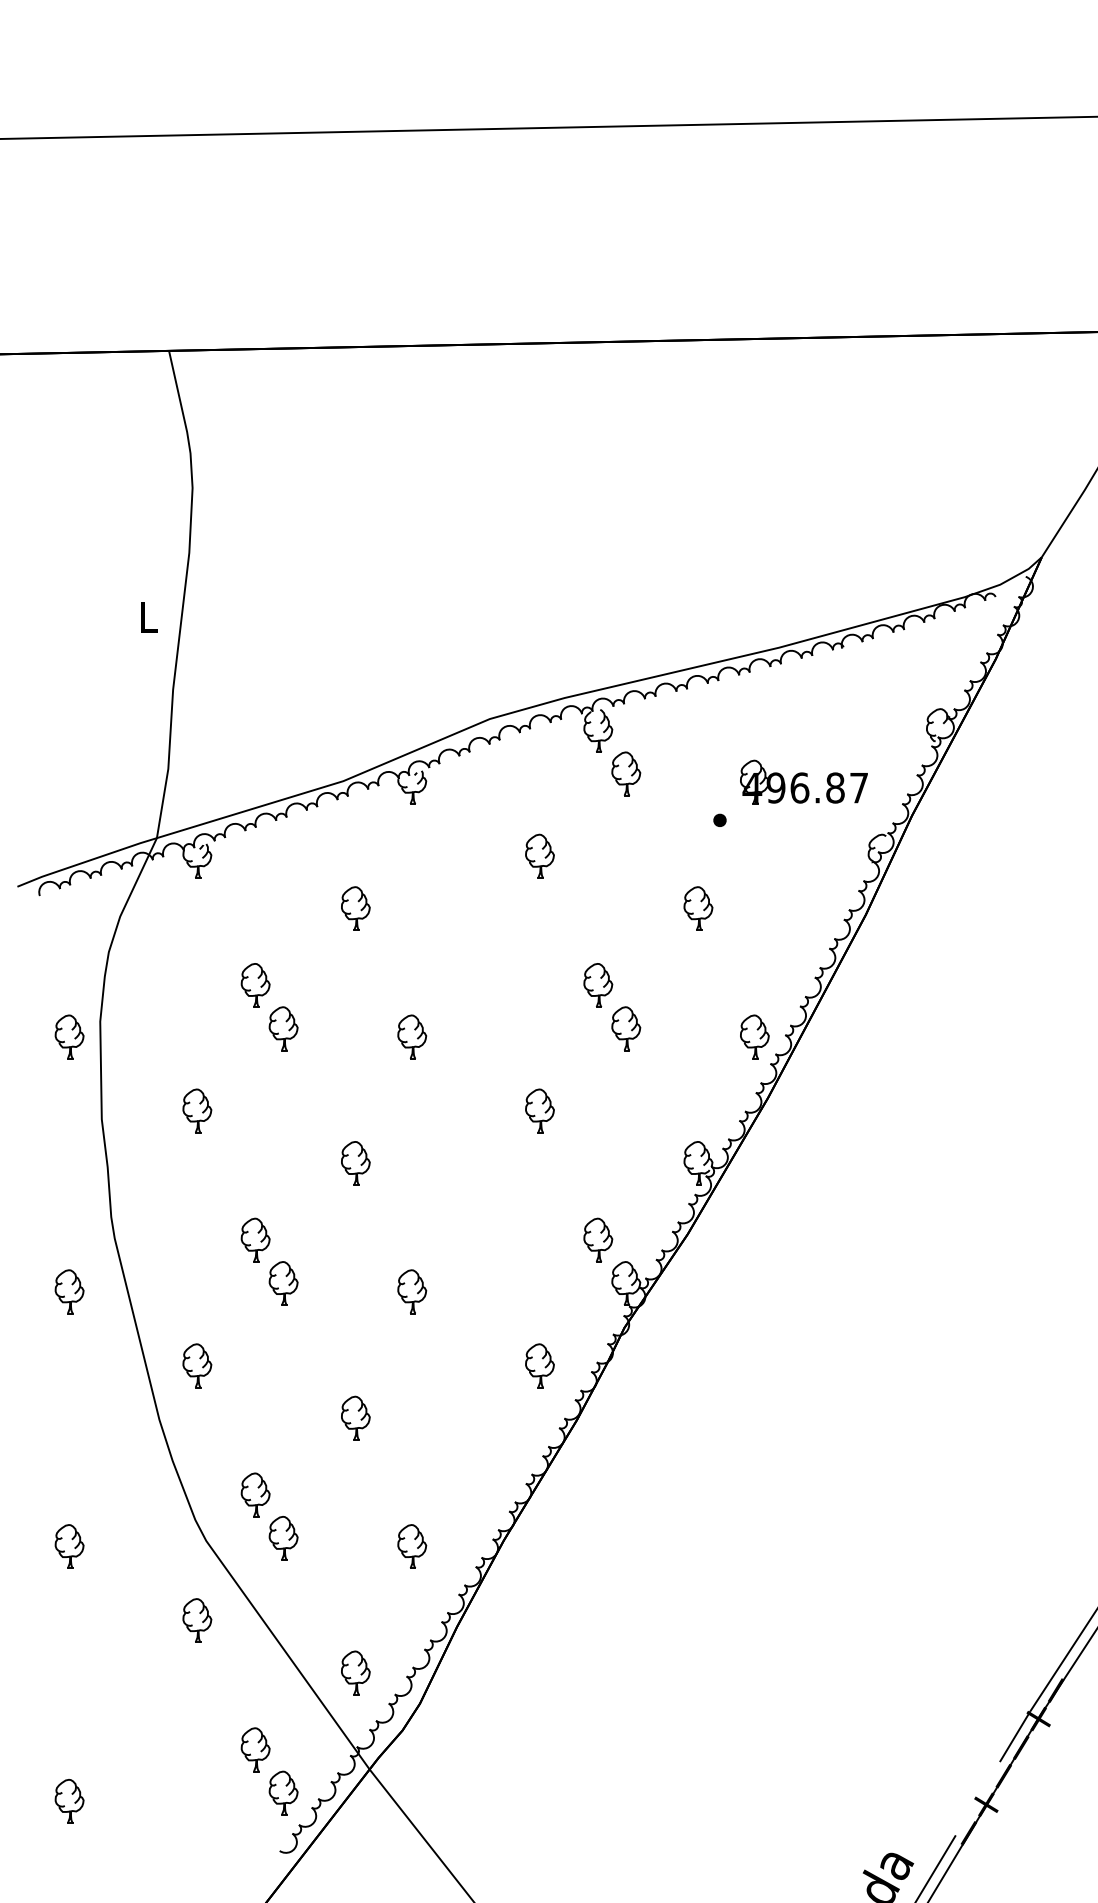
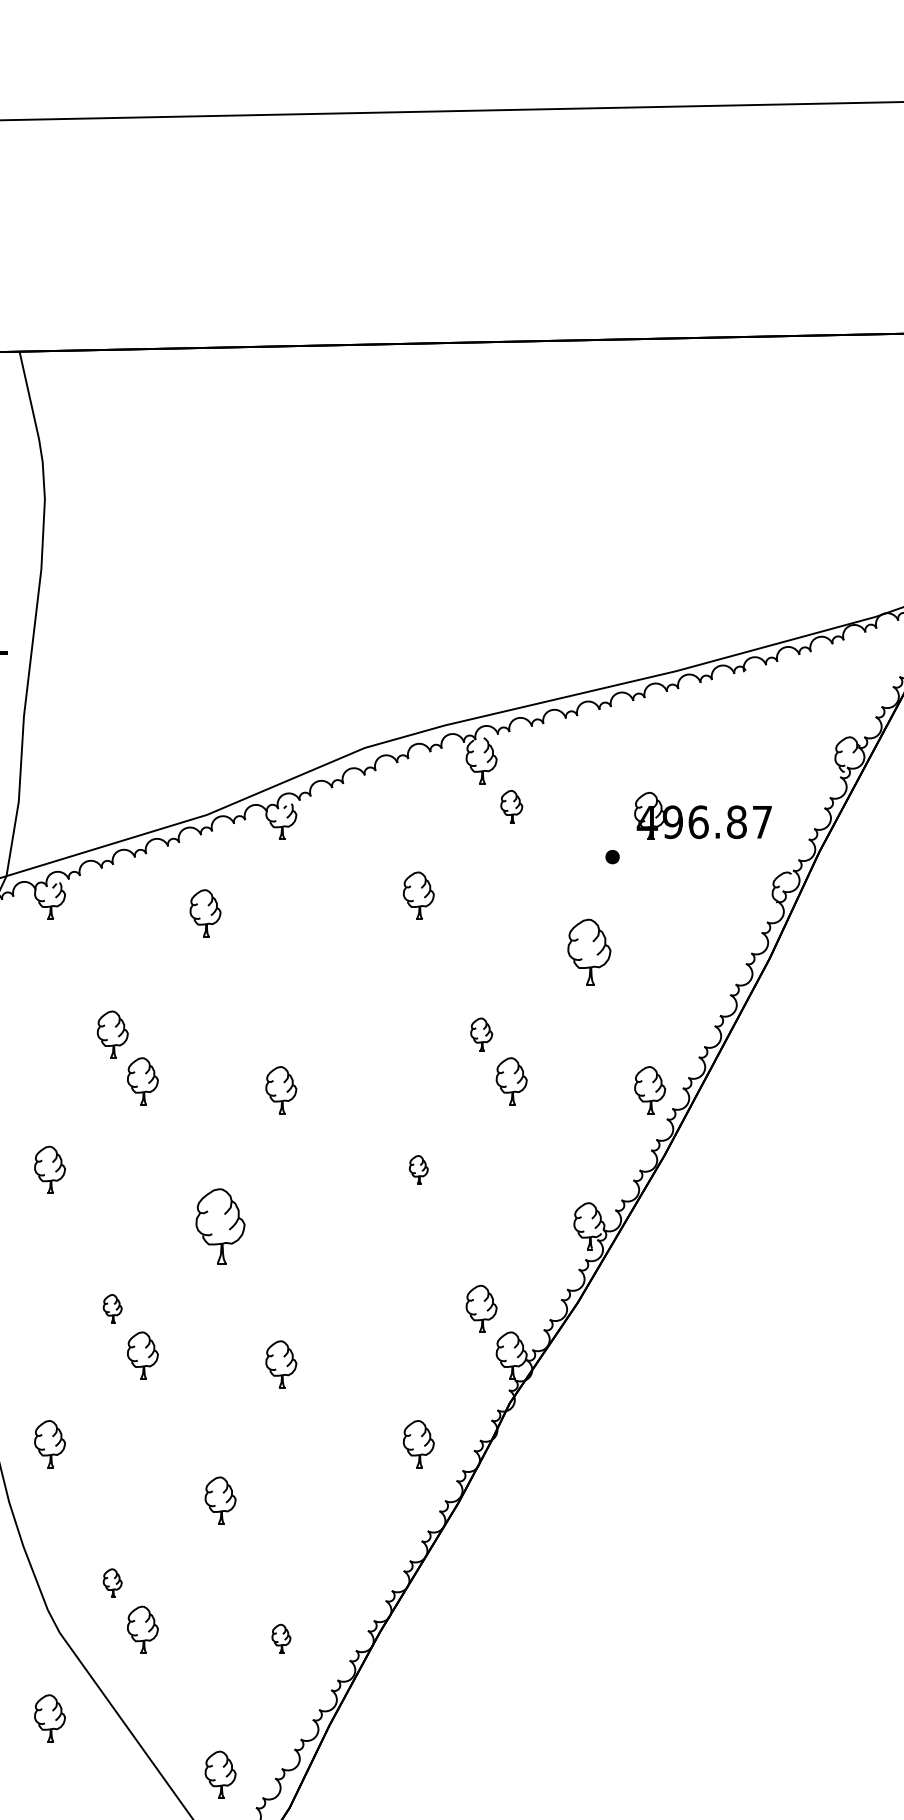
part: (626, 773) -> (511, 806), size x0.7
part: (355, 908) -> (205, 913), moved
part: (698, 908) -> (589, 951), size x1.4
part: (598, 985) -> (481, 1034), size x0.7
part: (539, 1110) -> (418, 1169), size x0.6
part: (355, 1163) -> (220, 1226), size x1.6
part: (255, 1239) -> (112, 1308), size x0.6
part: (255, 1494) -> (112, 1582), size x0.6
part: (412, 1546) -> (281, 1638), size x0.6

